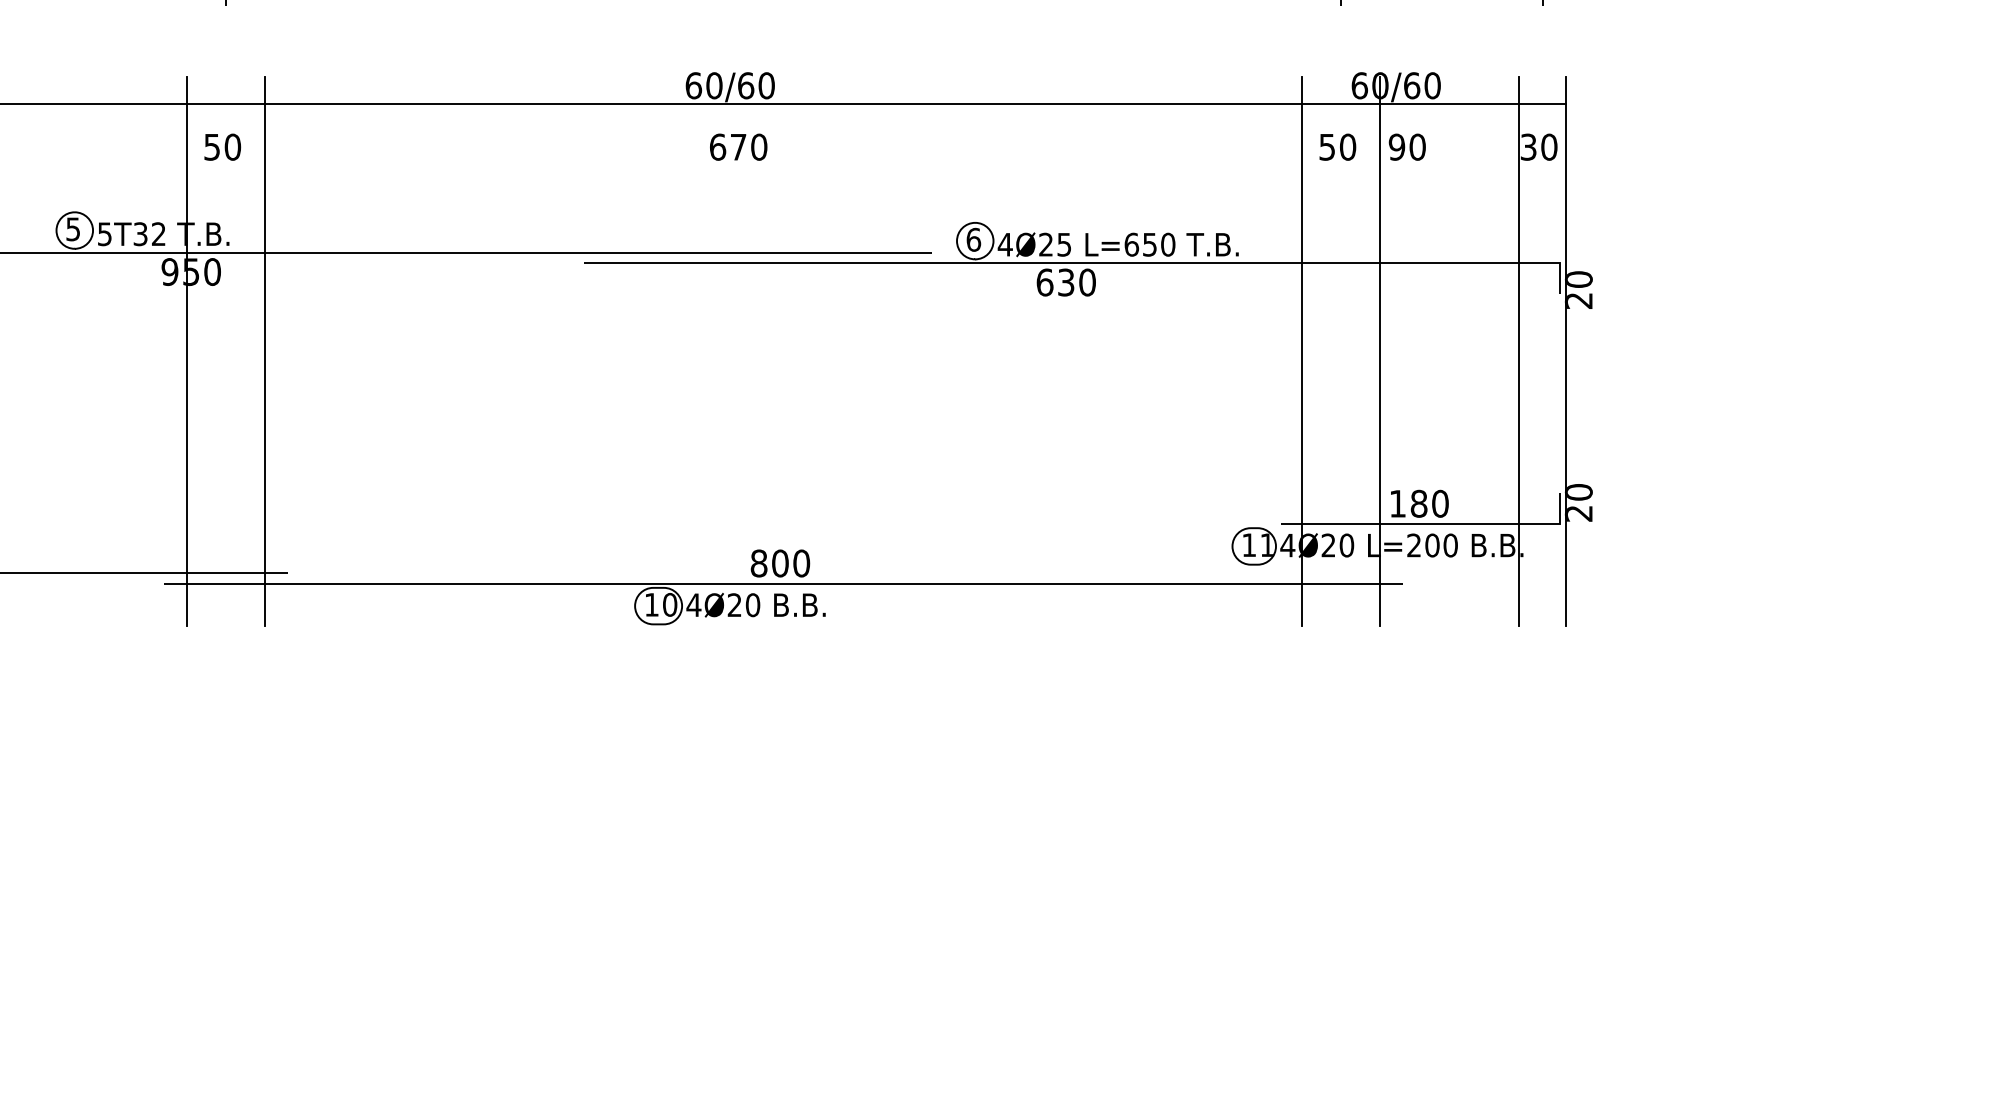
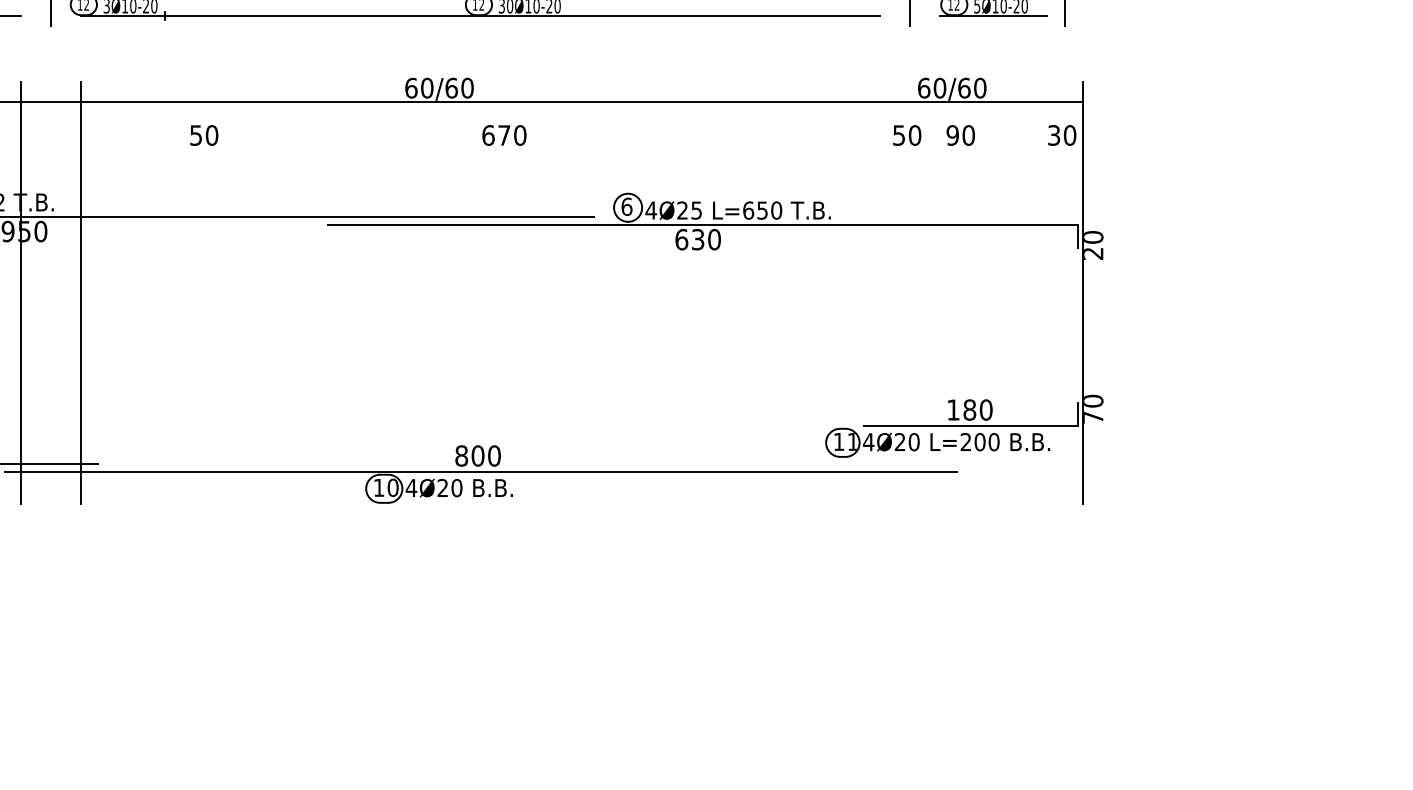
text: (222, 146) -> (204, 134), moved
text: (738, 146) -> (504, 134), moved
line: (1302, 351) -> (880, 292), removed
line: (1379, 351) -> (939, 292), removed
line: (1519, 351) -> (1047, 292), removed
text: (1578, 513) -> (1092, 417), 20 -> 70

